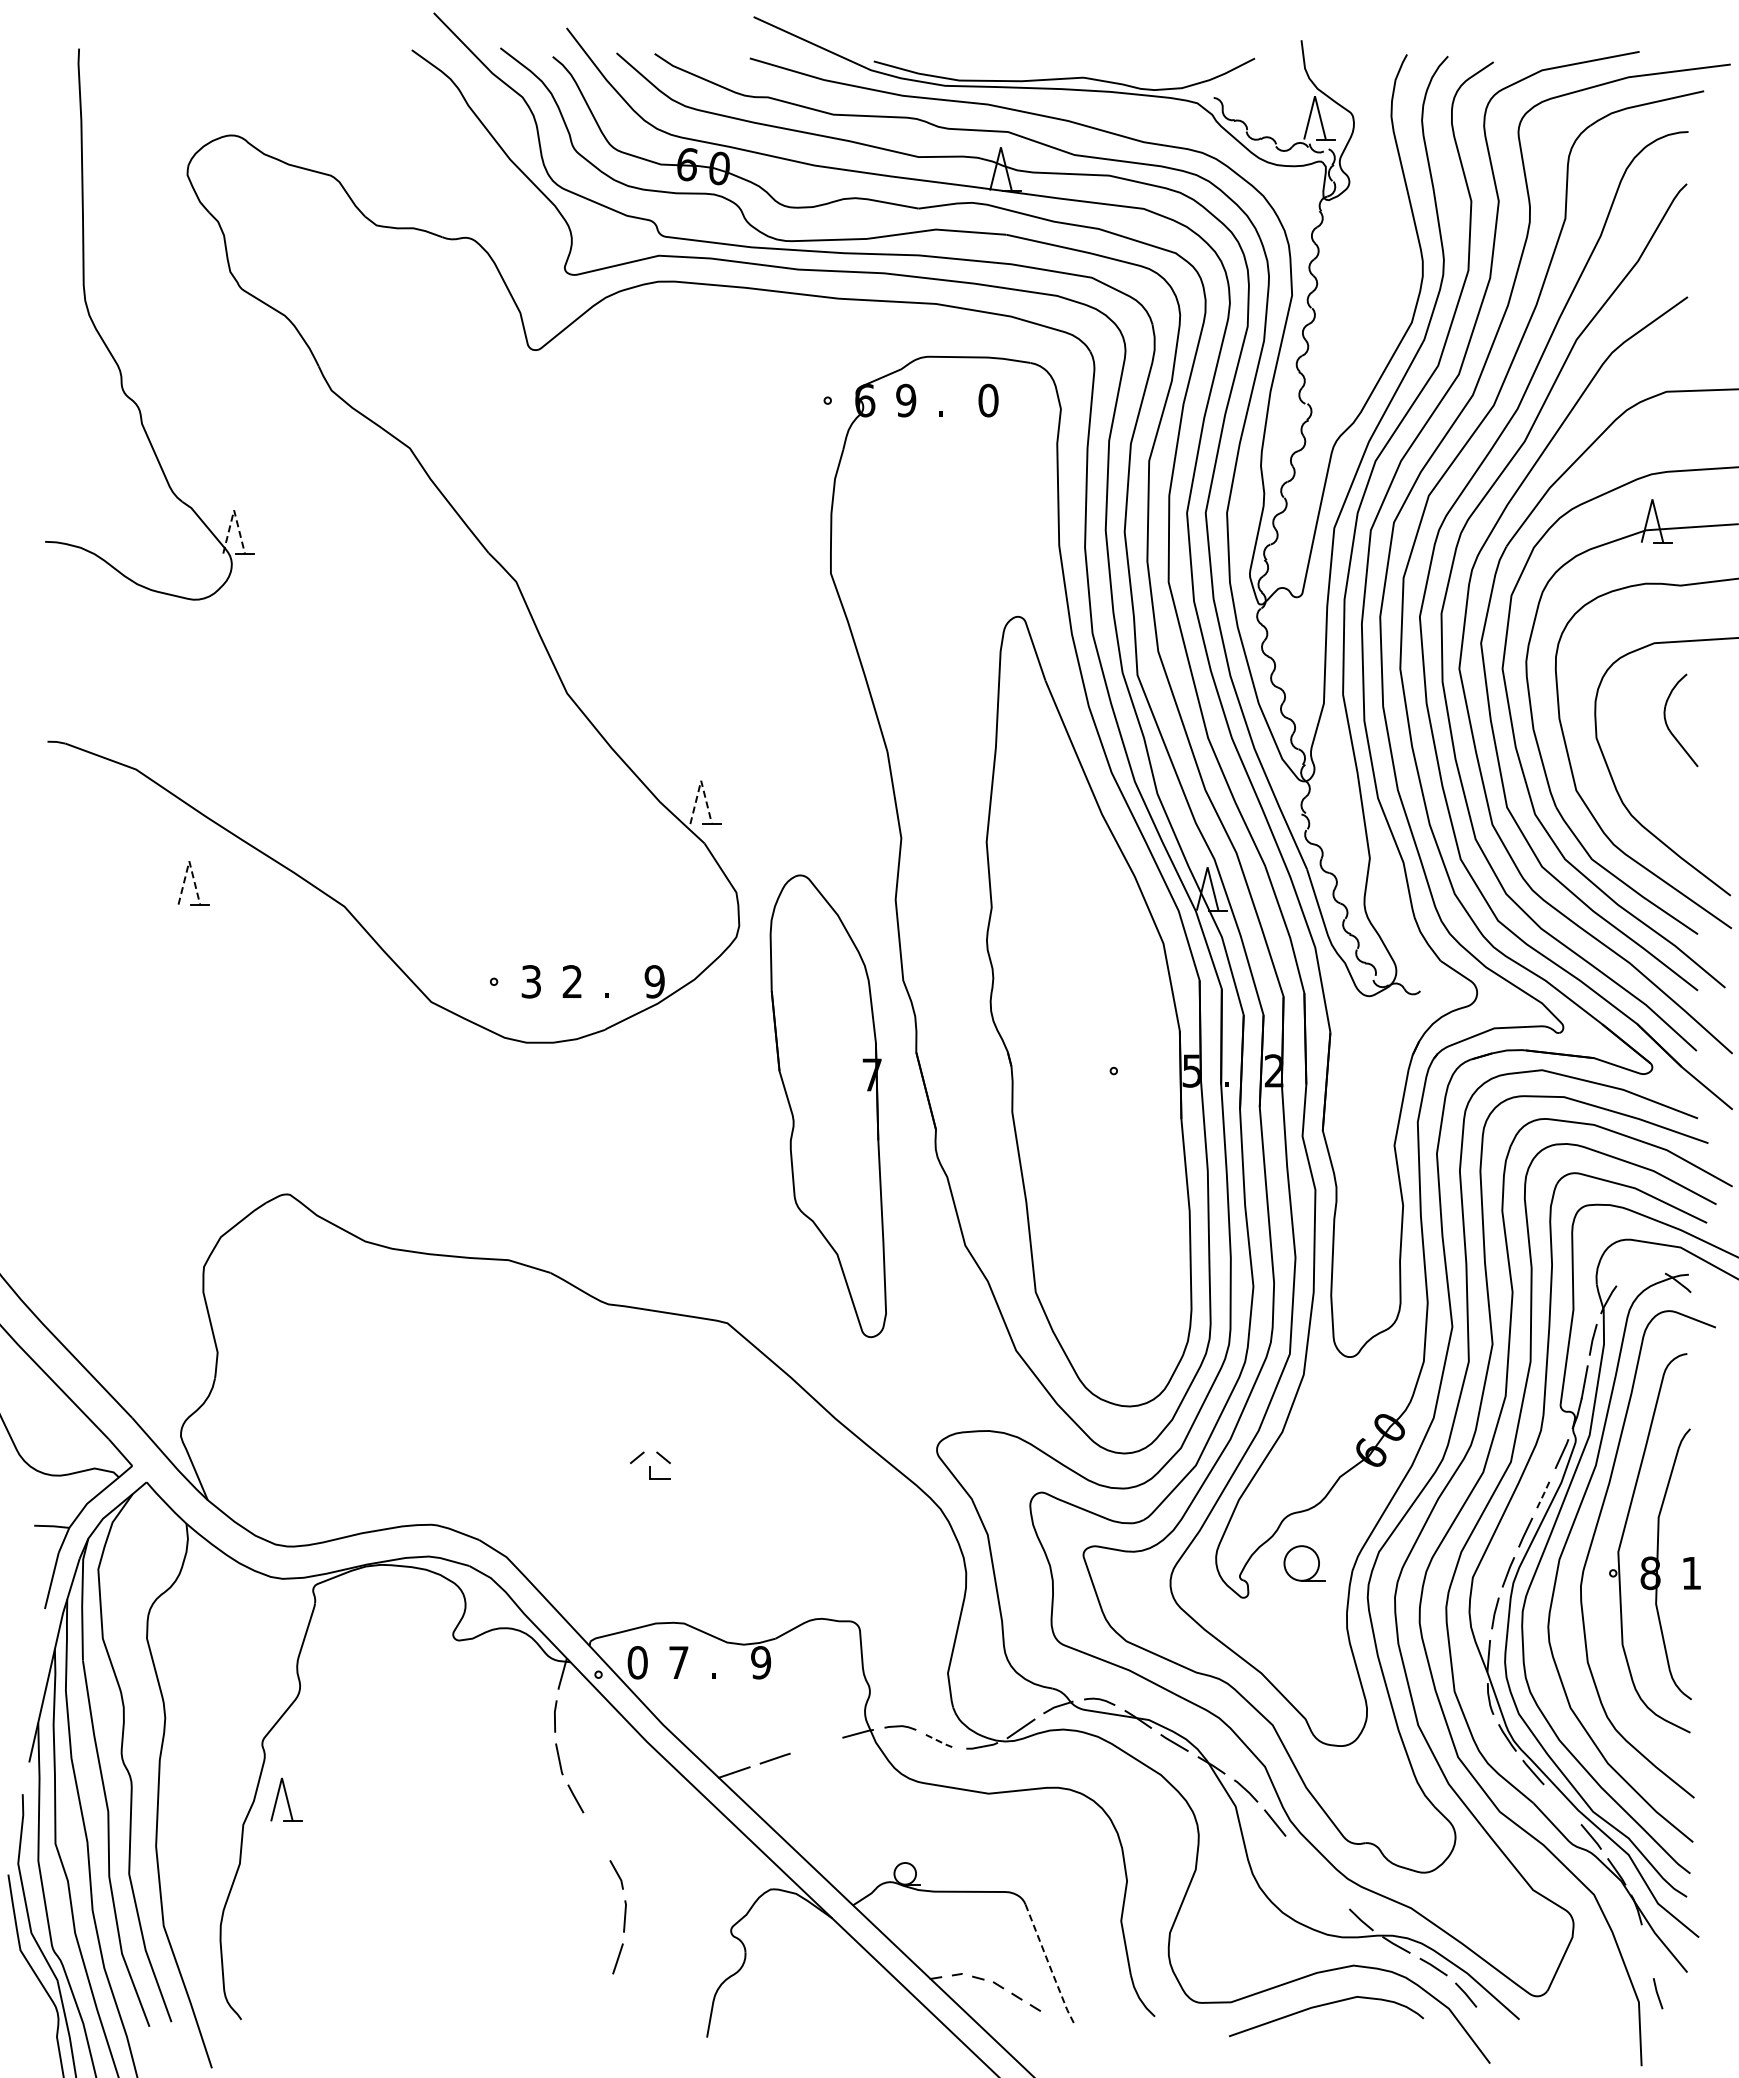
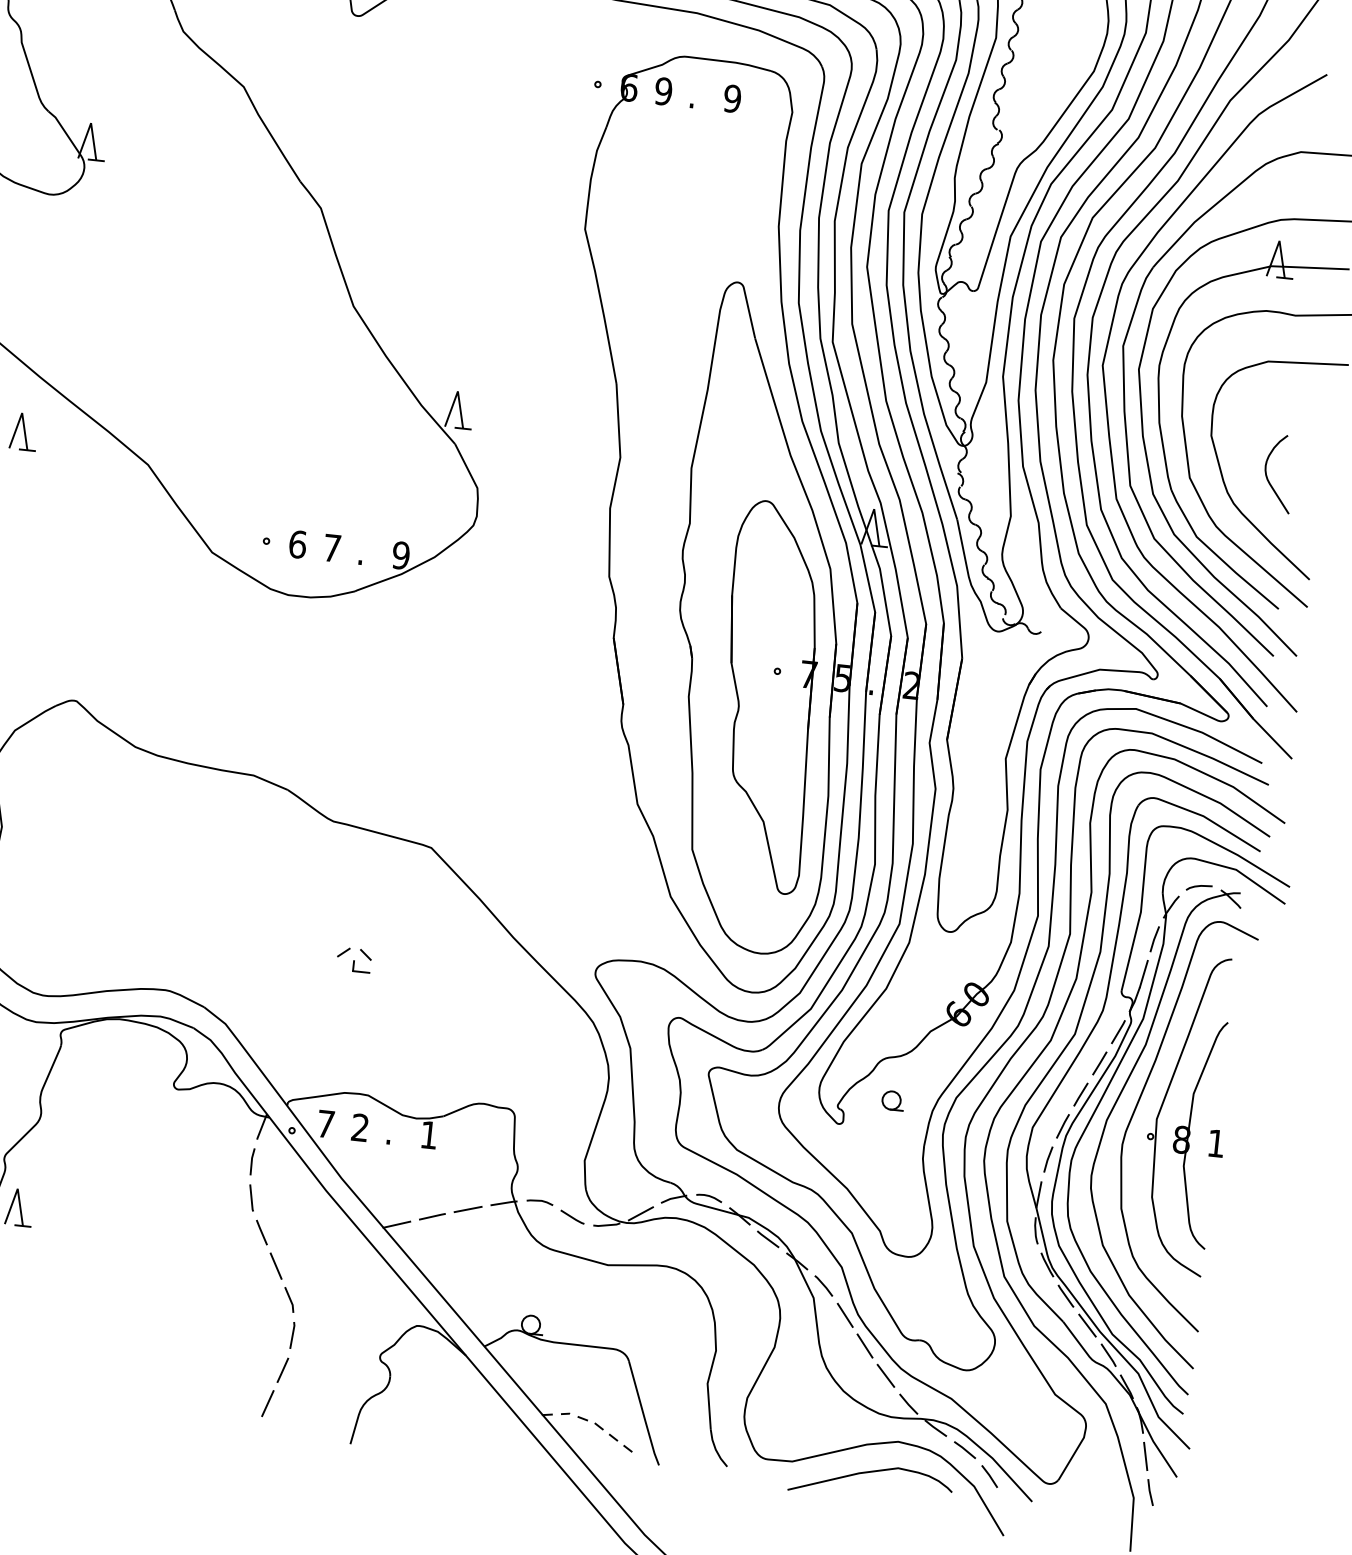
text: (988, 400) -> (732, 98), 0 -> 9
line: (234, 510) -> (91, 123), dashed -> solid
part: (1667, 723) -> (1267, 475), moved
line: (701, 780) -> (458, 391), dashed -> solid
line: (189, 861) -> (22, 413), dashed -> solid
text: (531, 981) -> (297, 544), 3 -> 6
text: (571, 981) -> (331, 547), 2 -> 7
part: (827, 1105) -> (768, 696), moved
line: (1638, 1272) -> (1198, 886), added
line: (1544, 1492) -> (1100, 1062), dashed -> solid
part: (1304, 1563) -> (893, 1100), size x0.62
text: (637, 1662) -> (325, 1123), 0 -> 7
text: (678, 1662) -> (360, 1127), 7 -> 2
text: (761, 1662) -> (429, 1135), 9 -> 1
line: (941, 1742) -> (573, 1218), dashed -> solid
line: (816, 1745) -> (468, 1209), added
line: (1562, 1804) -> (1087, 1325), added
line: (596, 1836) -> (275, 1265), added
line: (1302, 1856) -> (865, 1345), added
line: (1330, 1889) -> (885, 1375), added
line: (1647, 1951) -> (1145, 1456), added
line: (1049, 1966) -> (643, 1415), dashed -> solid
line: (604, 1999) -> (267, 1403), added

